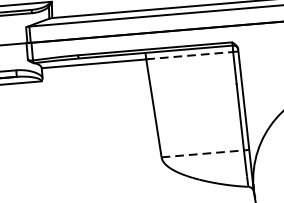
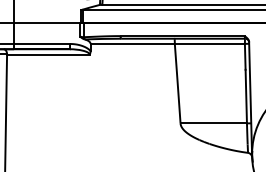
line: (190, 55) -> (210, 43), dashed -> solid
line: (203, 153) -> (214, 123), dashed -> solid

